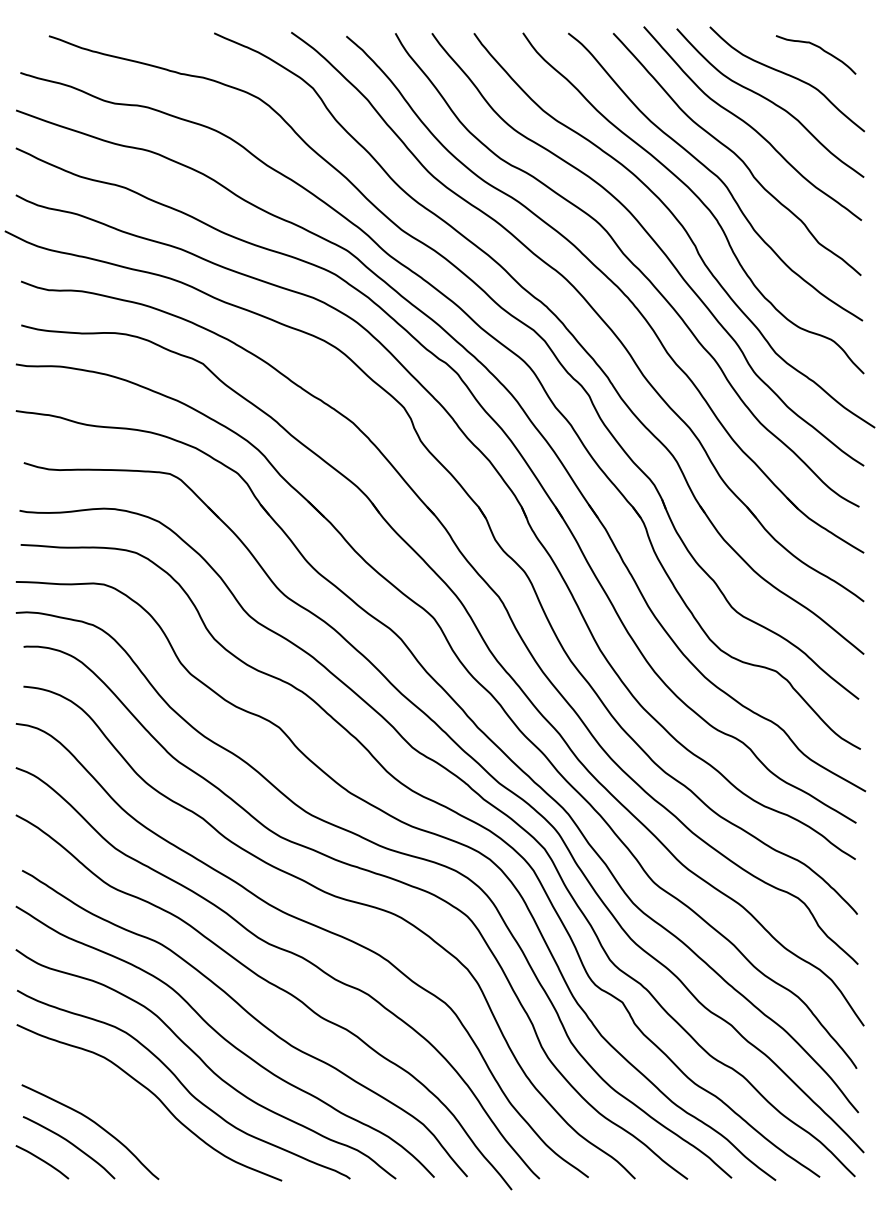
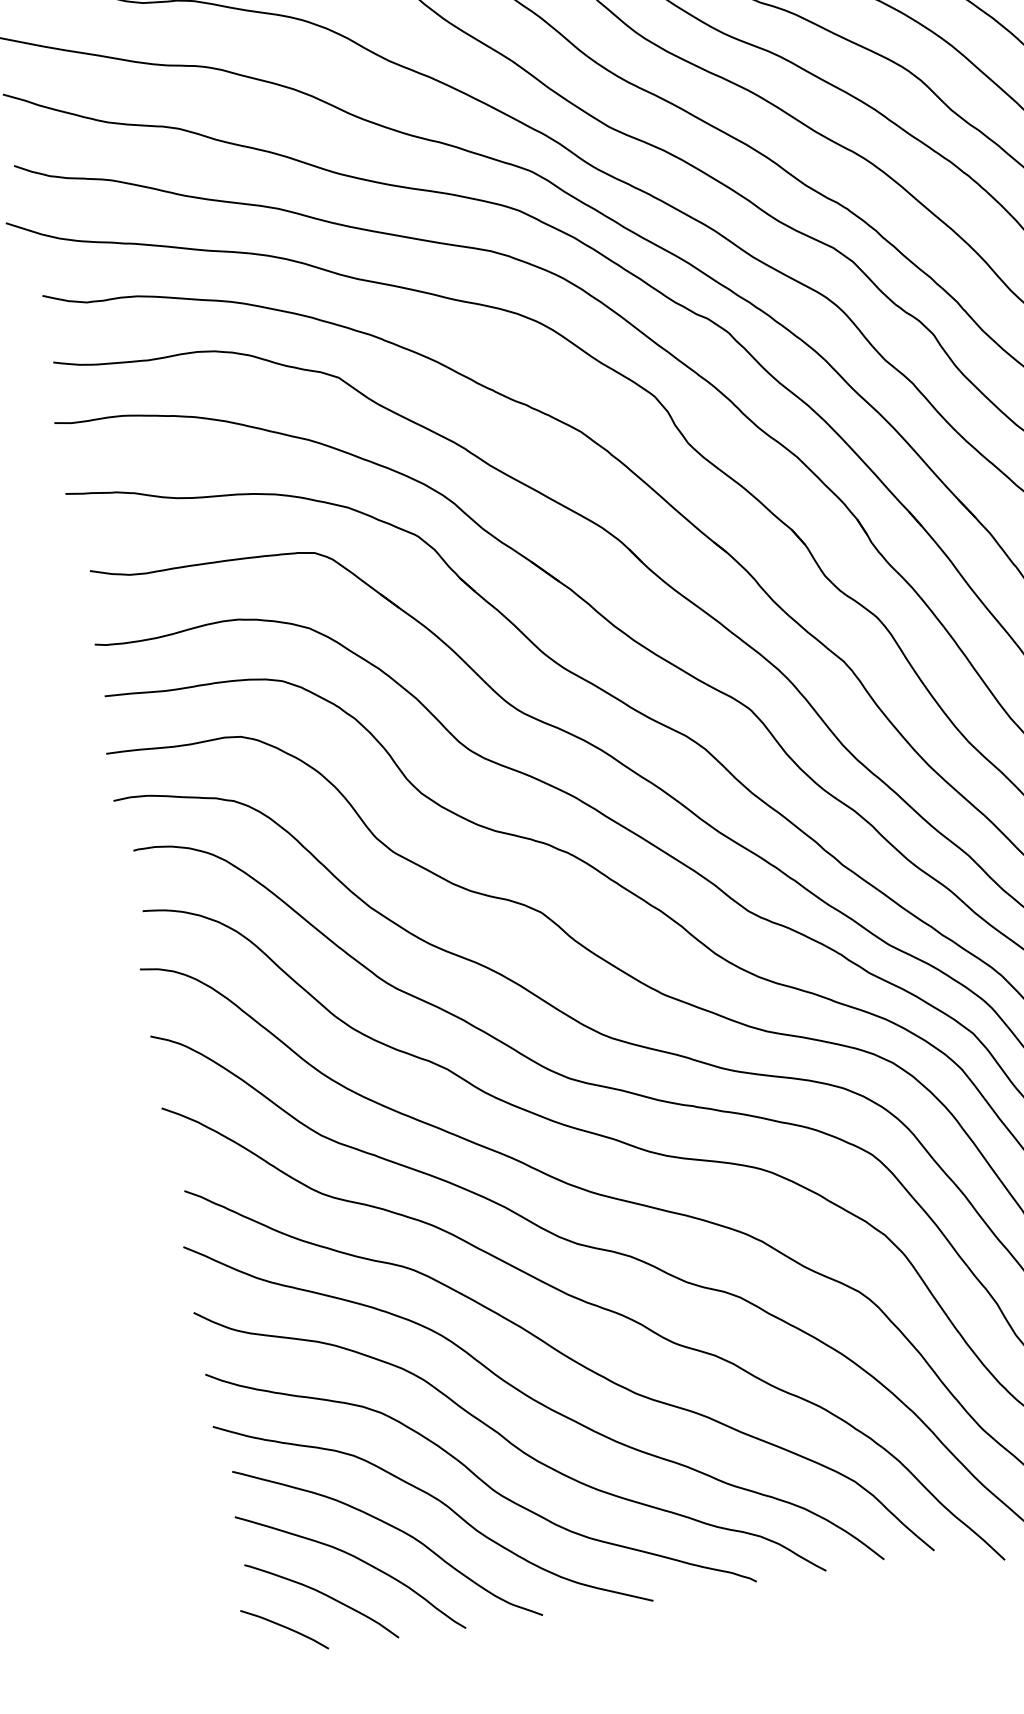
curve: (122, 1108) -> (393, 1528), added

